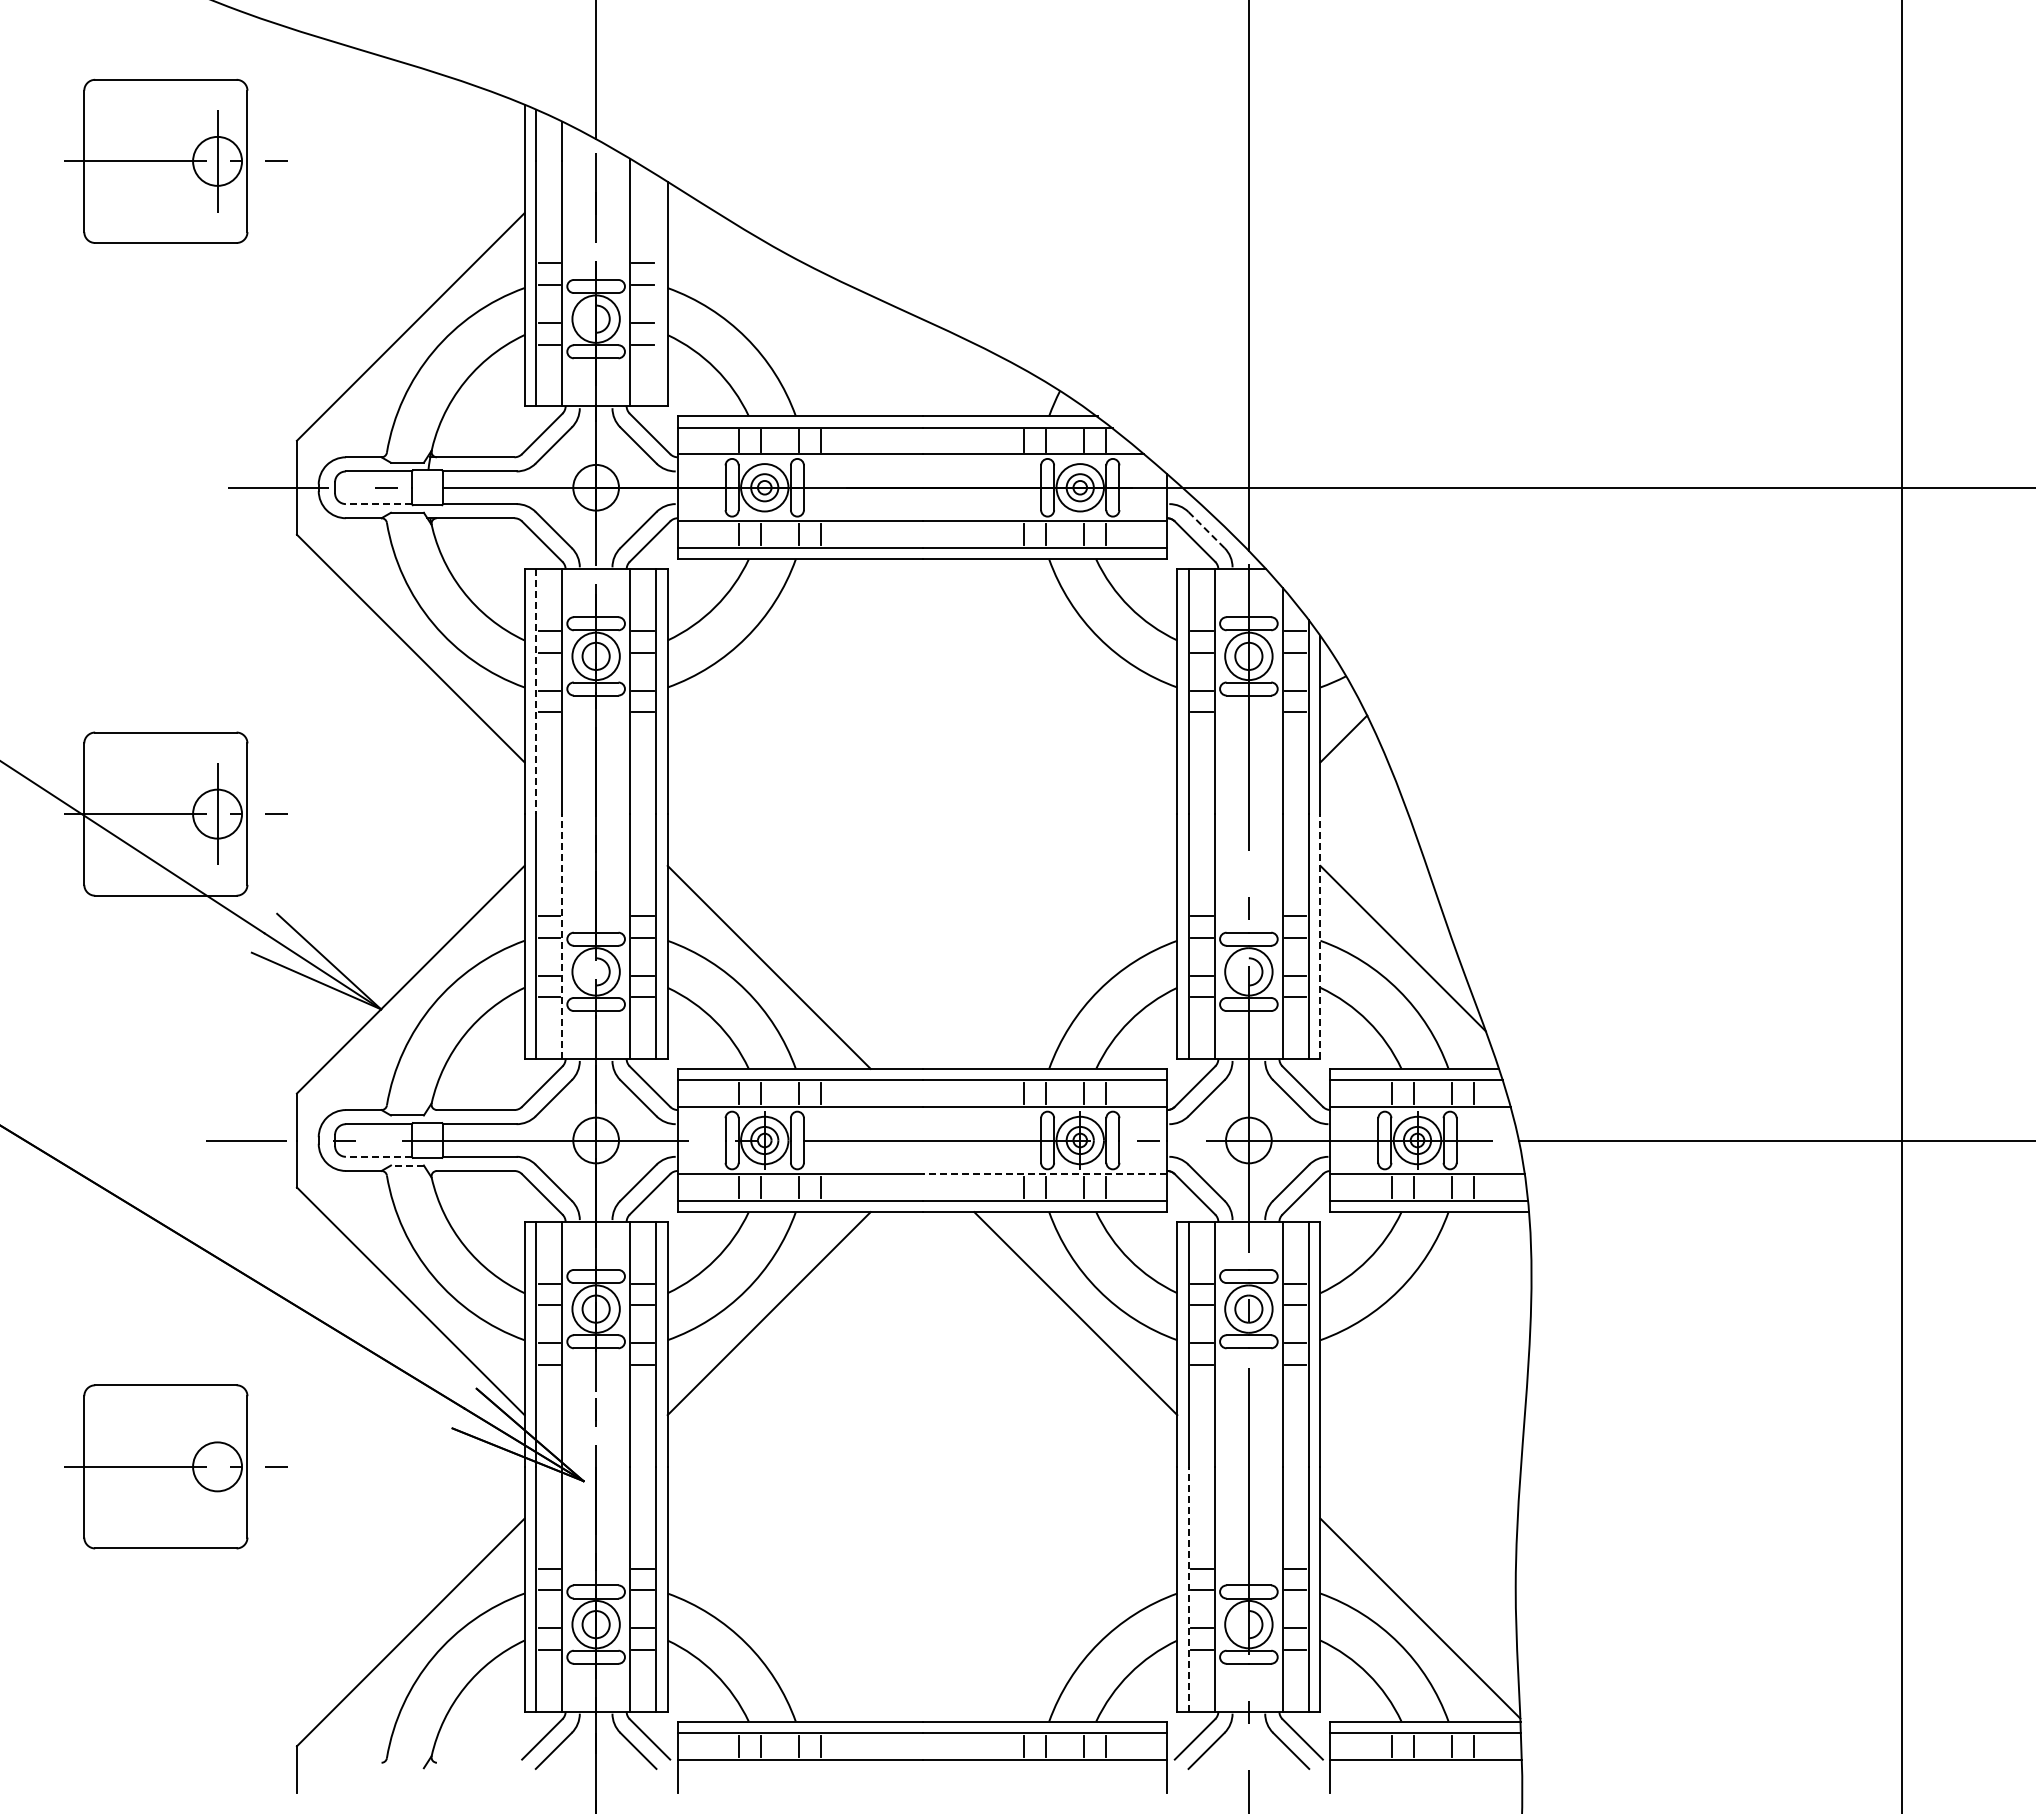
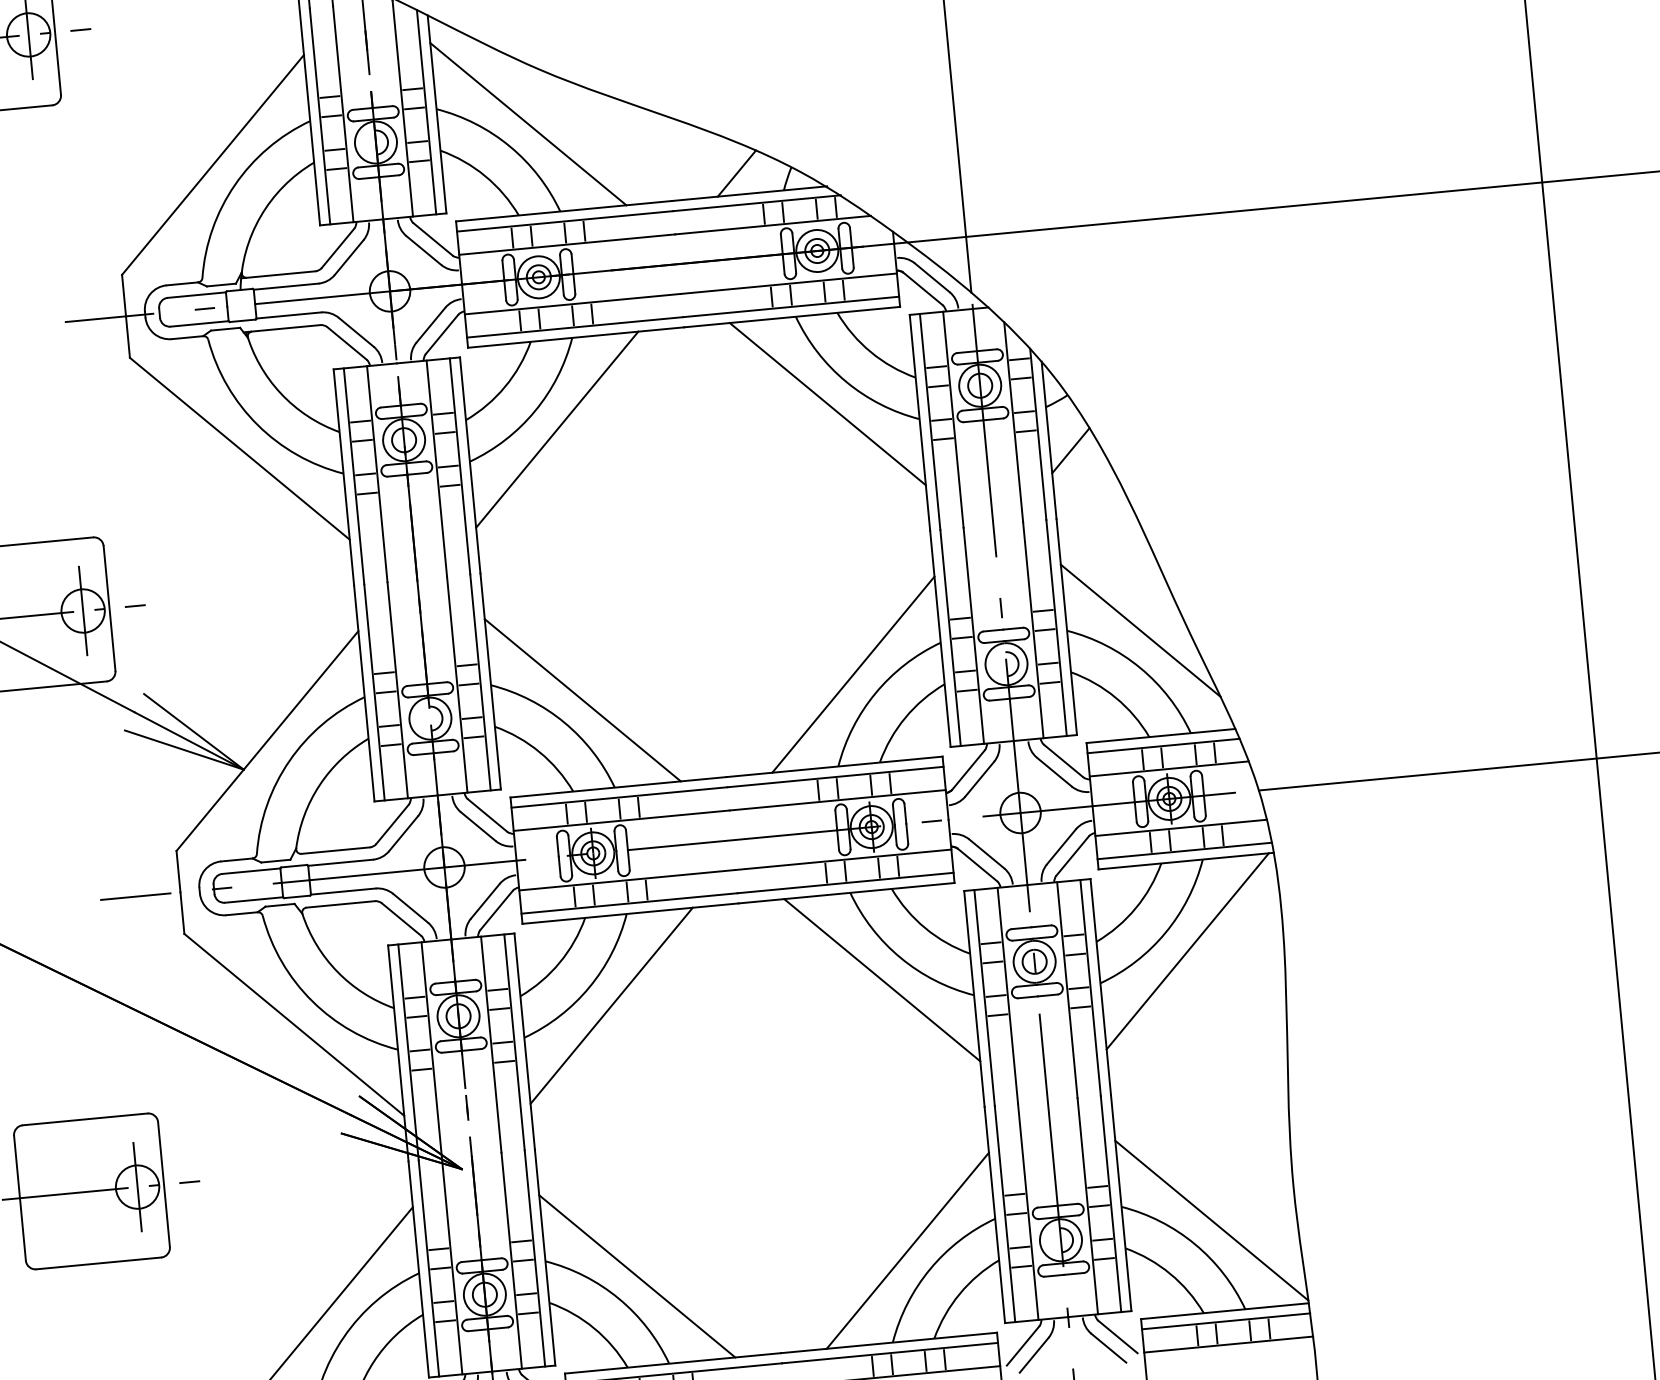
line: (656, 290) -> (426, 112), added
line: (768, 314) -> (527, 124), added
line: (998, 392) -> (737, 173), added
line: (378, 504) -> (199, 324), dashed -> solid
line: (1206, 530) -> (932, 278), dashed -> solid
line: (768, 660) -> (556, 429), added
line: (1075, 660) -> (827, 403), added
line: (536, 692) -> (354, 477), dashed -> solid
line: (562, 936) -> (397, 690), dashed -> solid
line: (1320, 936) -> (1066, 626), dashed -> solid
line: (1075, 966) -> (853, 673), added
line: (378, 1156) -> (253, 899), dashed -> solid
line: (406, 1165) -> (279, 905), dashed -> solid
line: (1044, 1174) -> (843, 860), dashed -> solid
line: (1421, 1313) -> (1187, 951), added
line: (217, 1466) -> (137, 1186), added
line: (1188, 1588) -> (1004, 1213), dashed -> solid
line: (768, 1619) -> (636, 1275), added
line: (1075, 1619) -> (907, 1250), added

